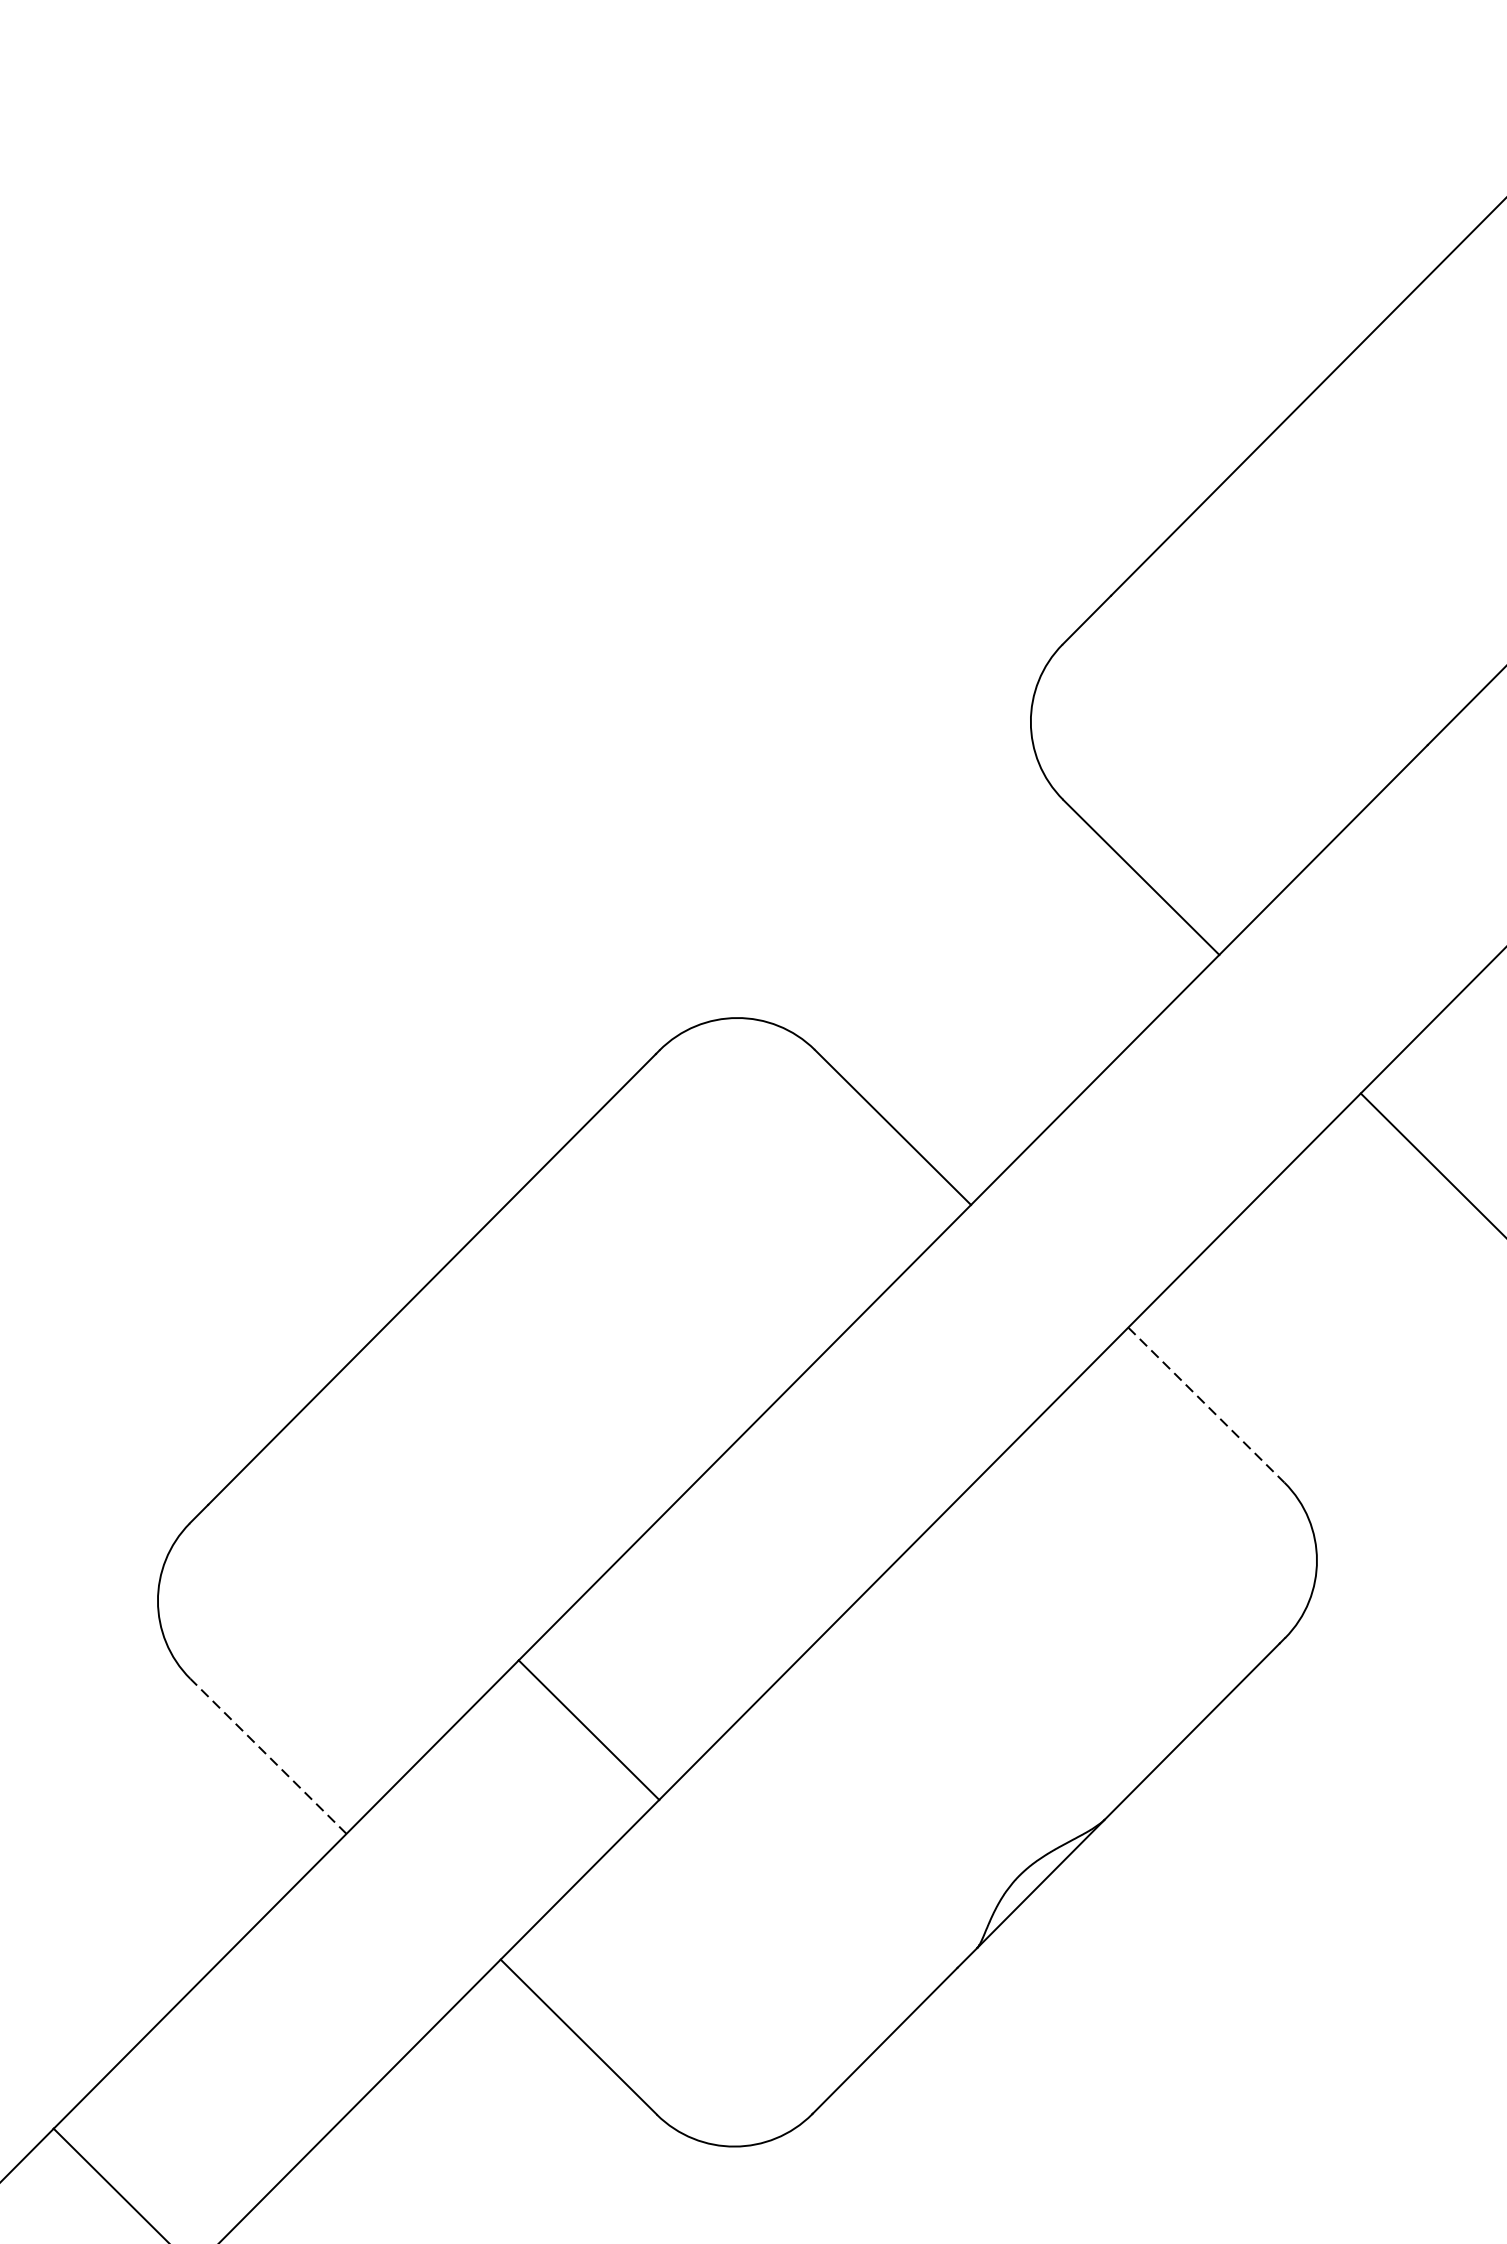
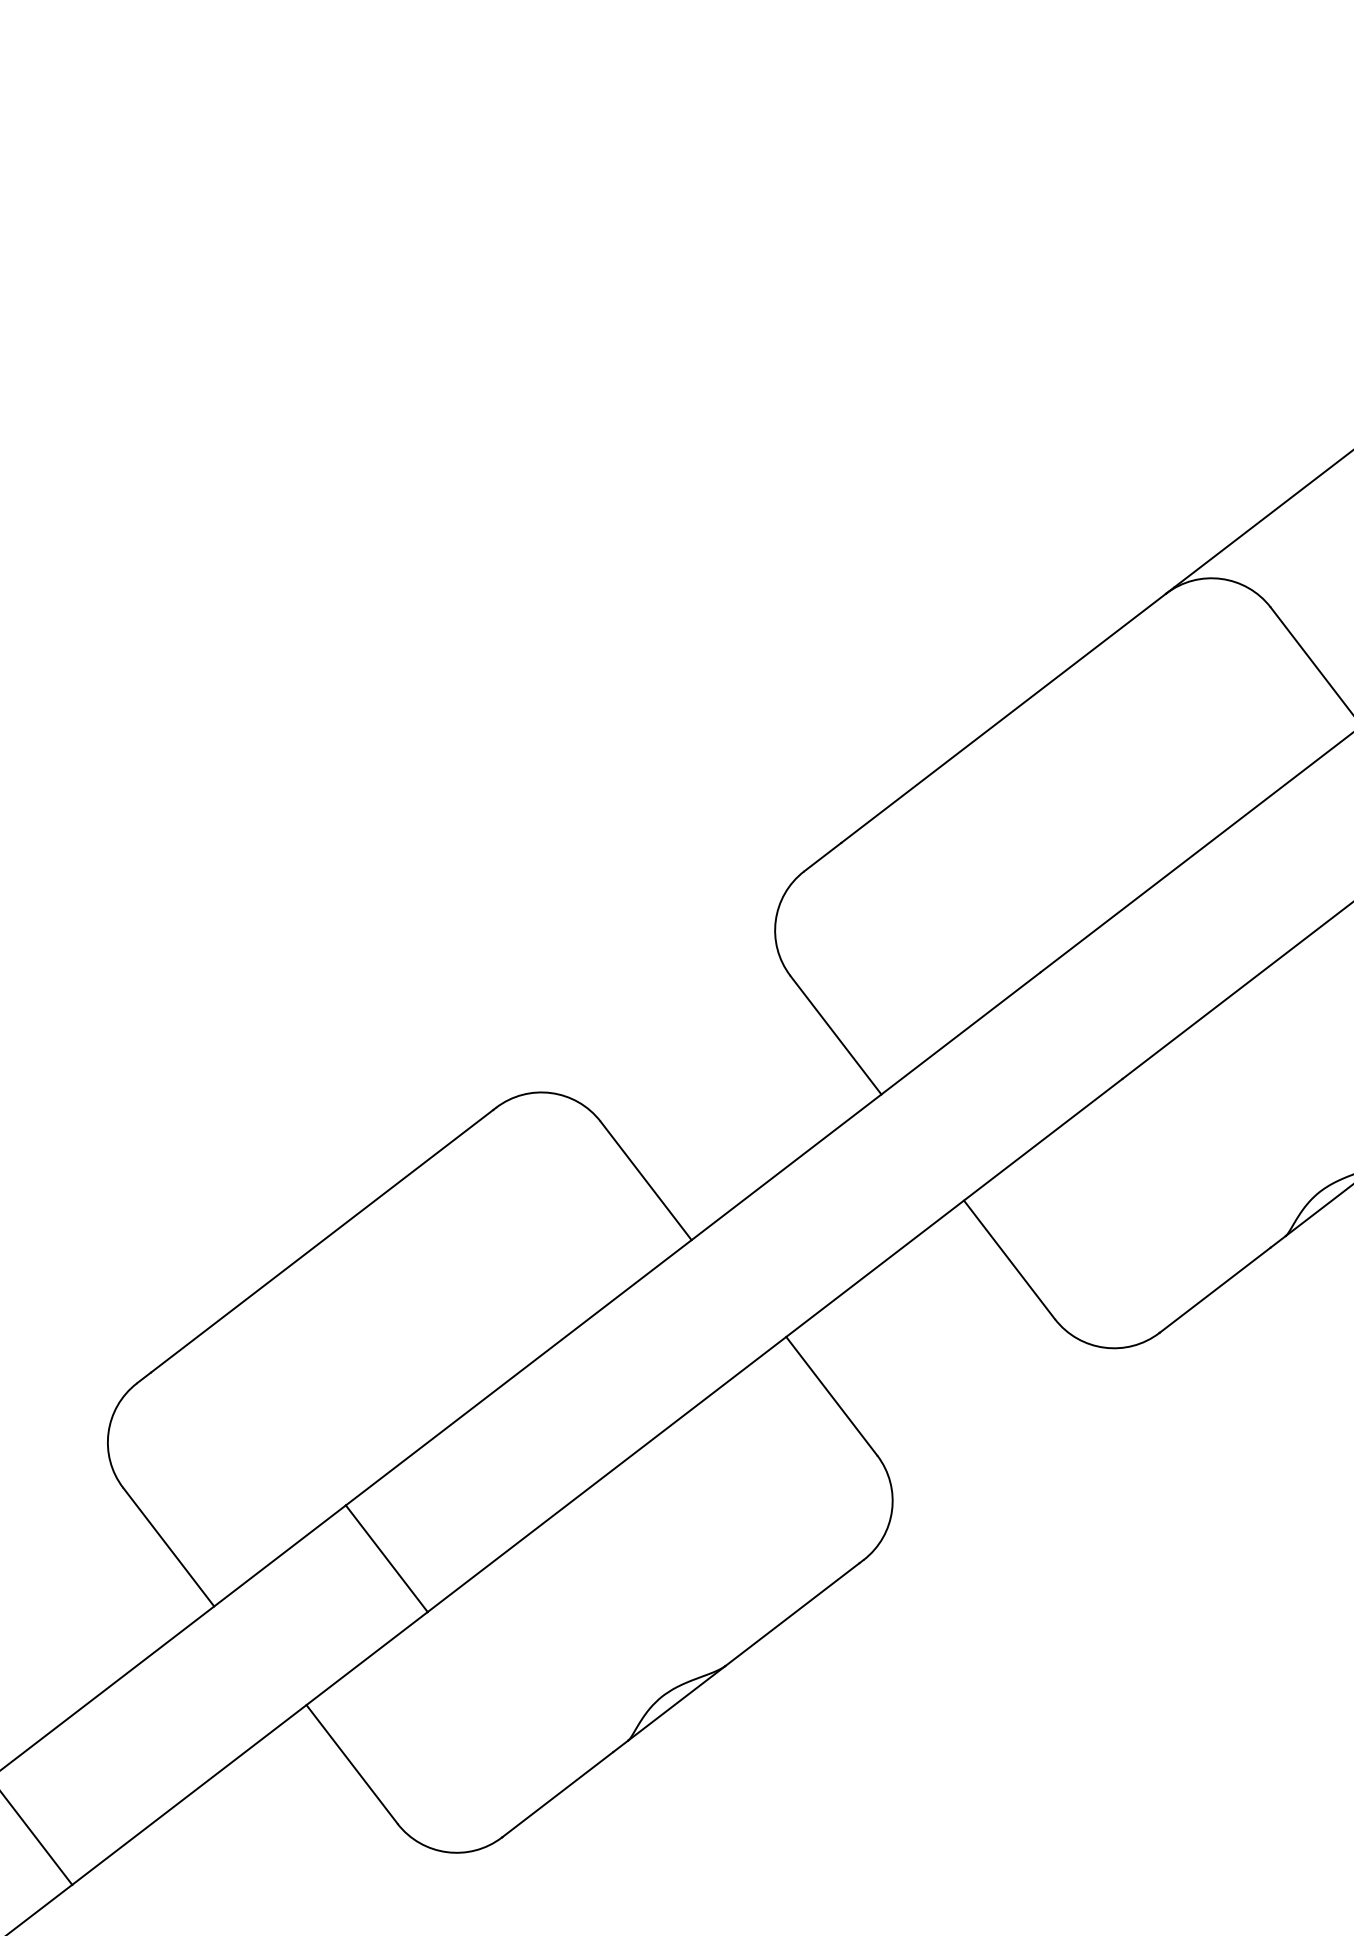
line: (1206, 1405) -> (831, 1396), dashed -> solid
line: (268, 1756) -> (168, 1547), dashed -> solid

